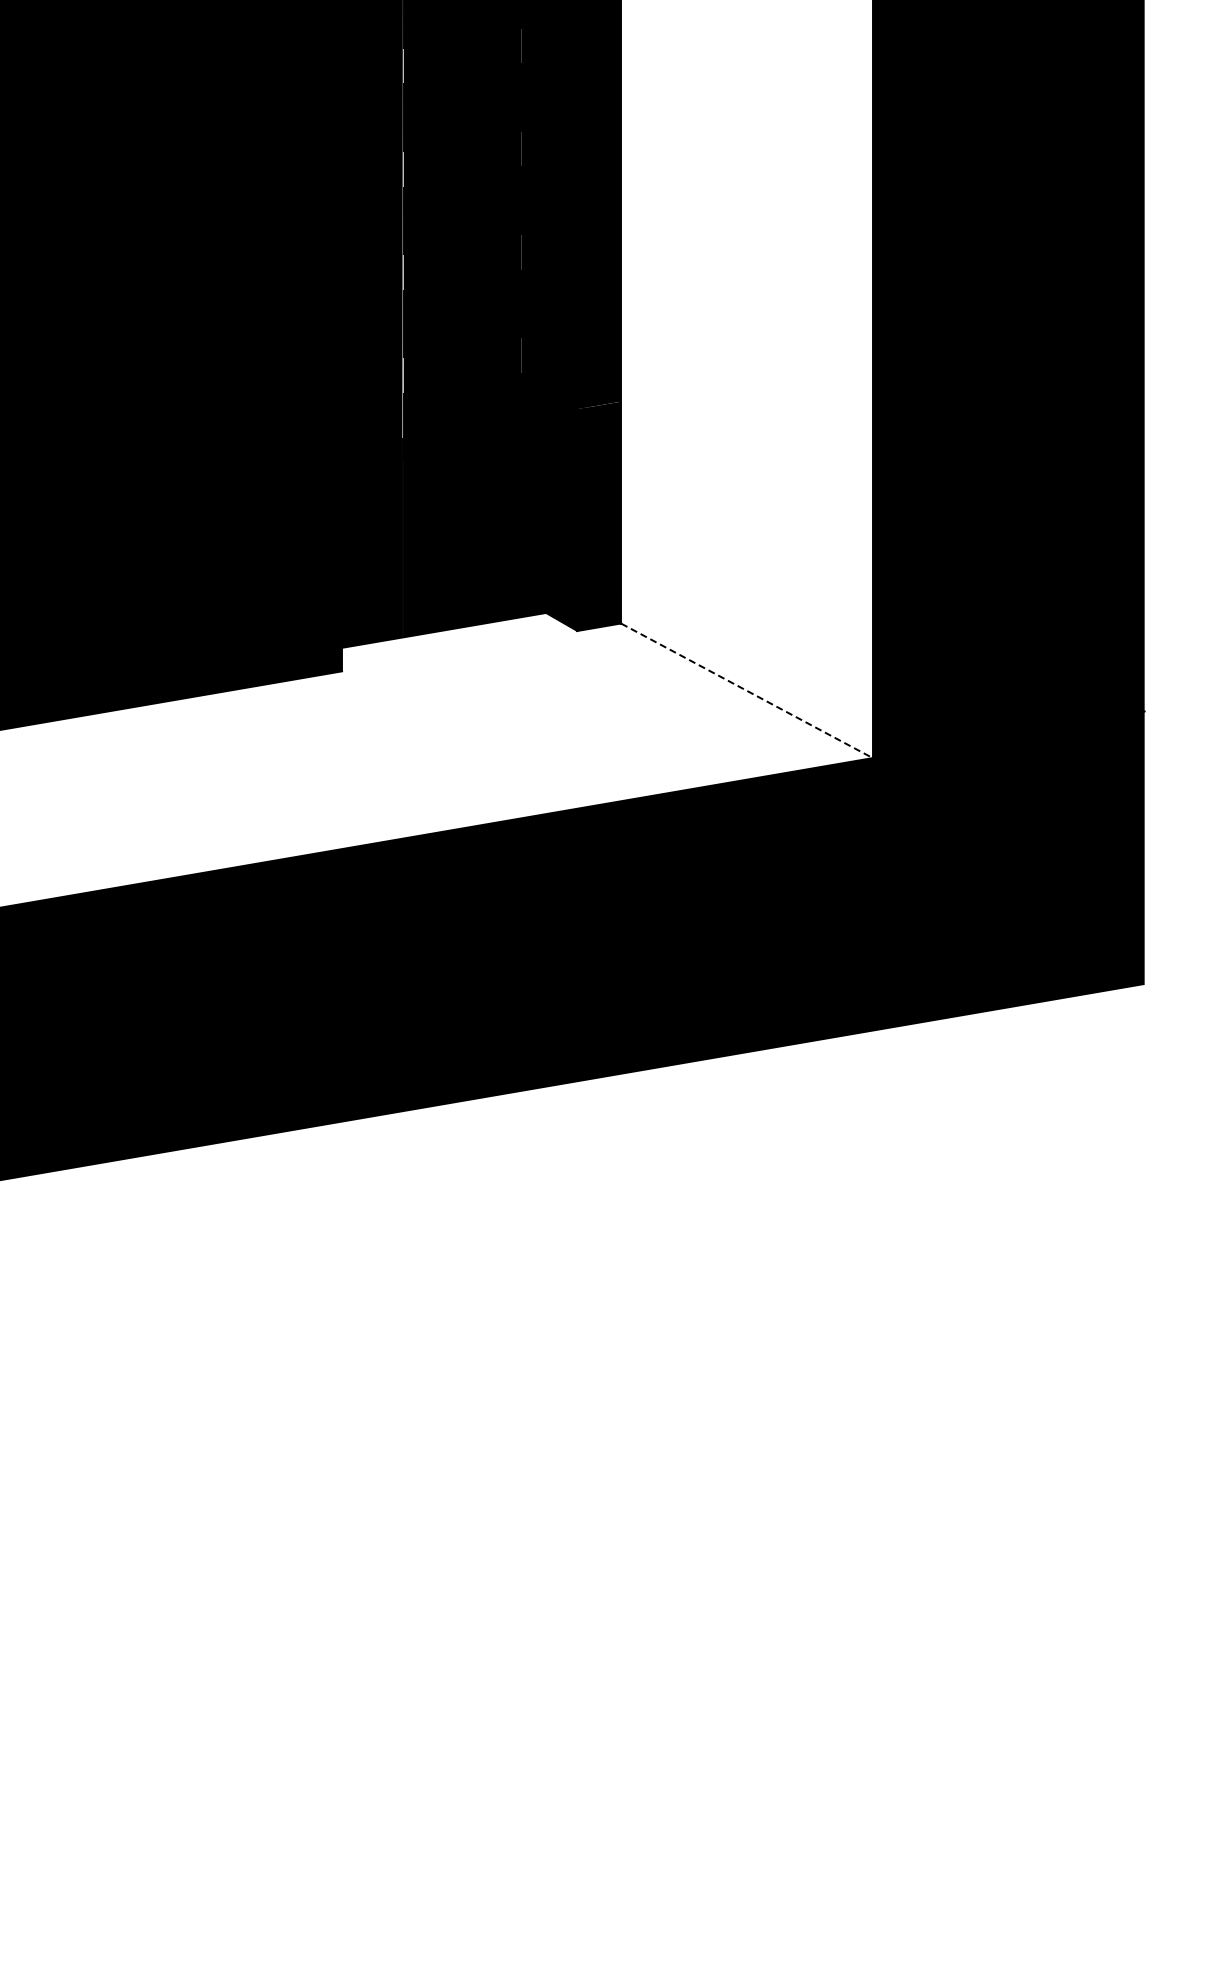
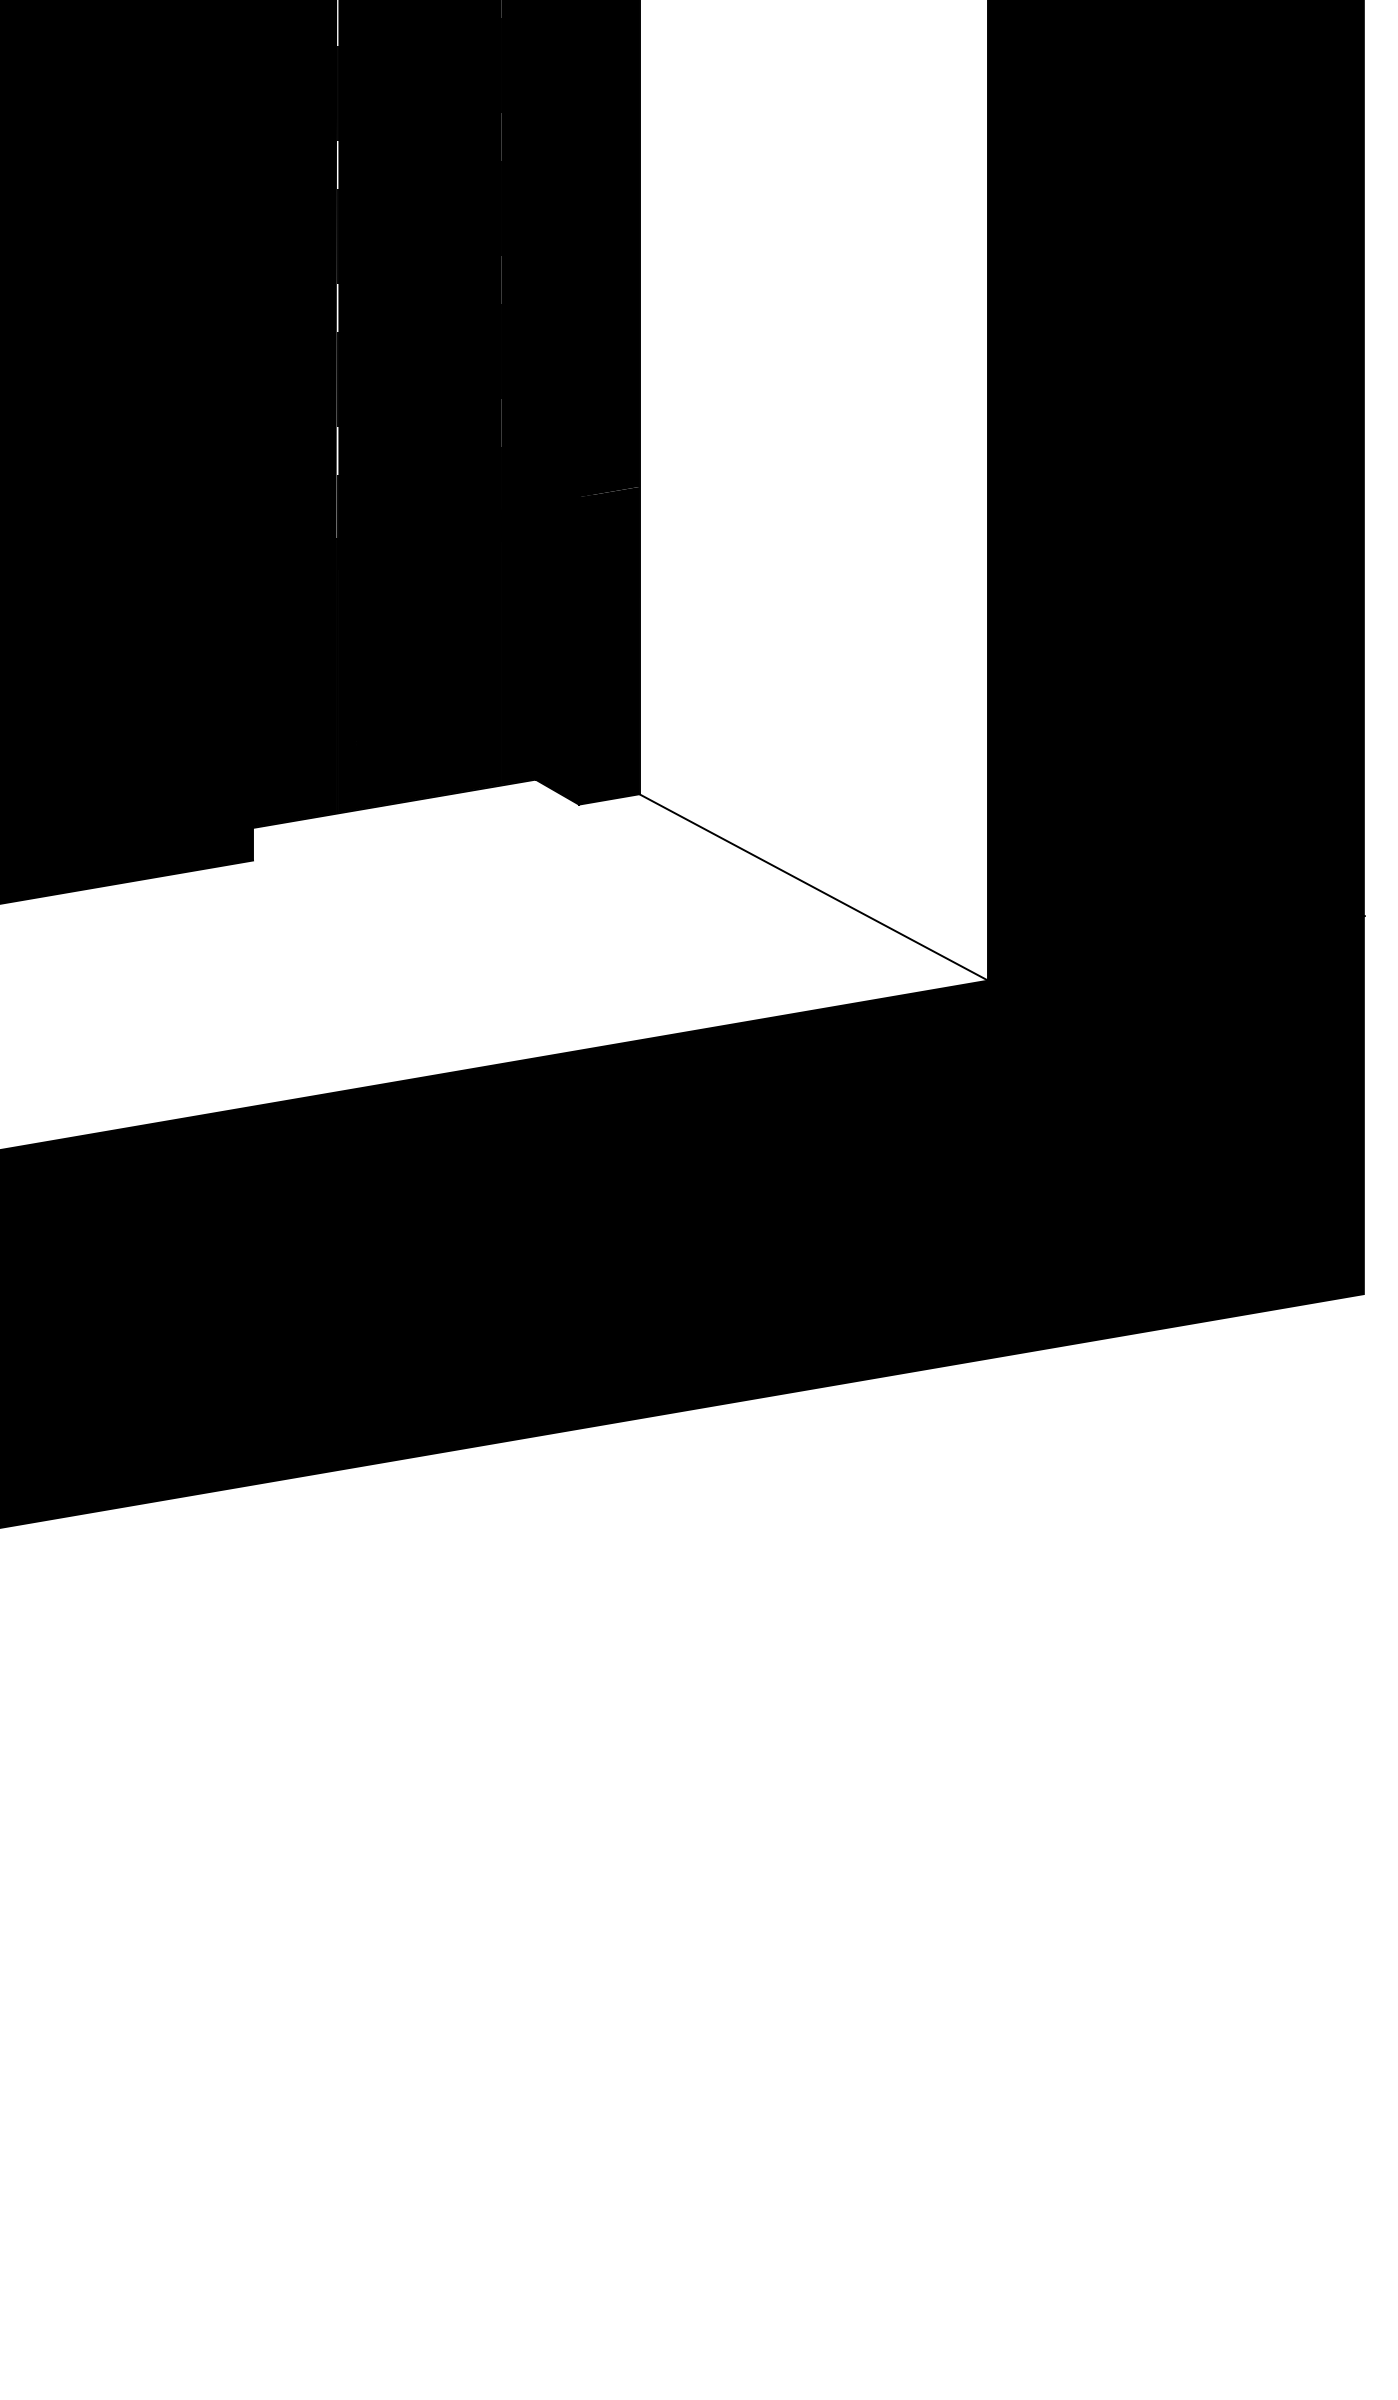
line: (747, 690) -> (814, 887), dashed -> solid

